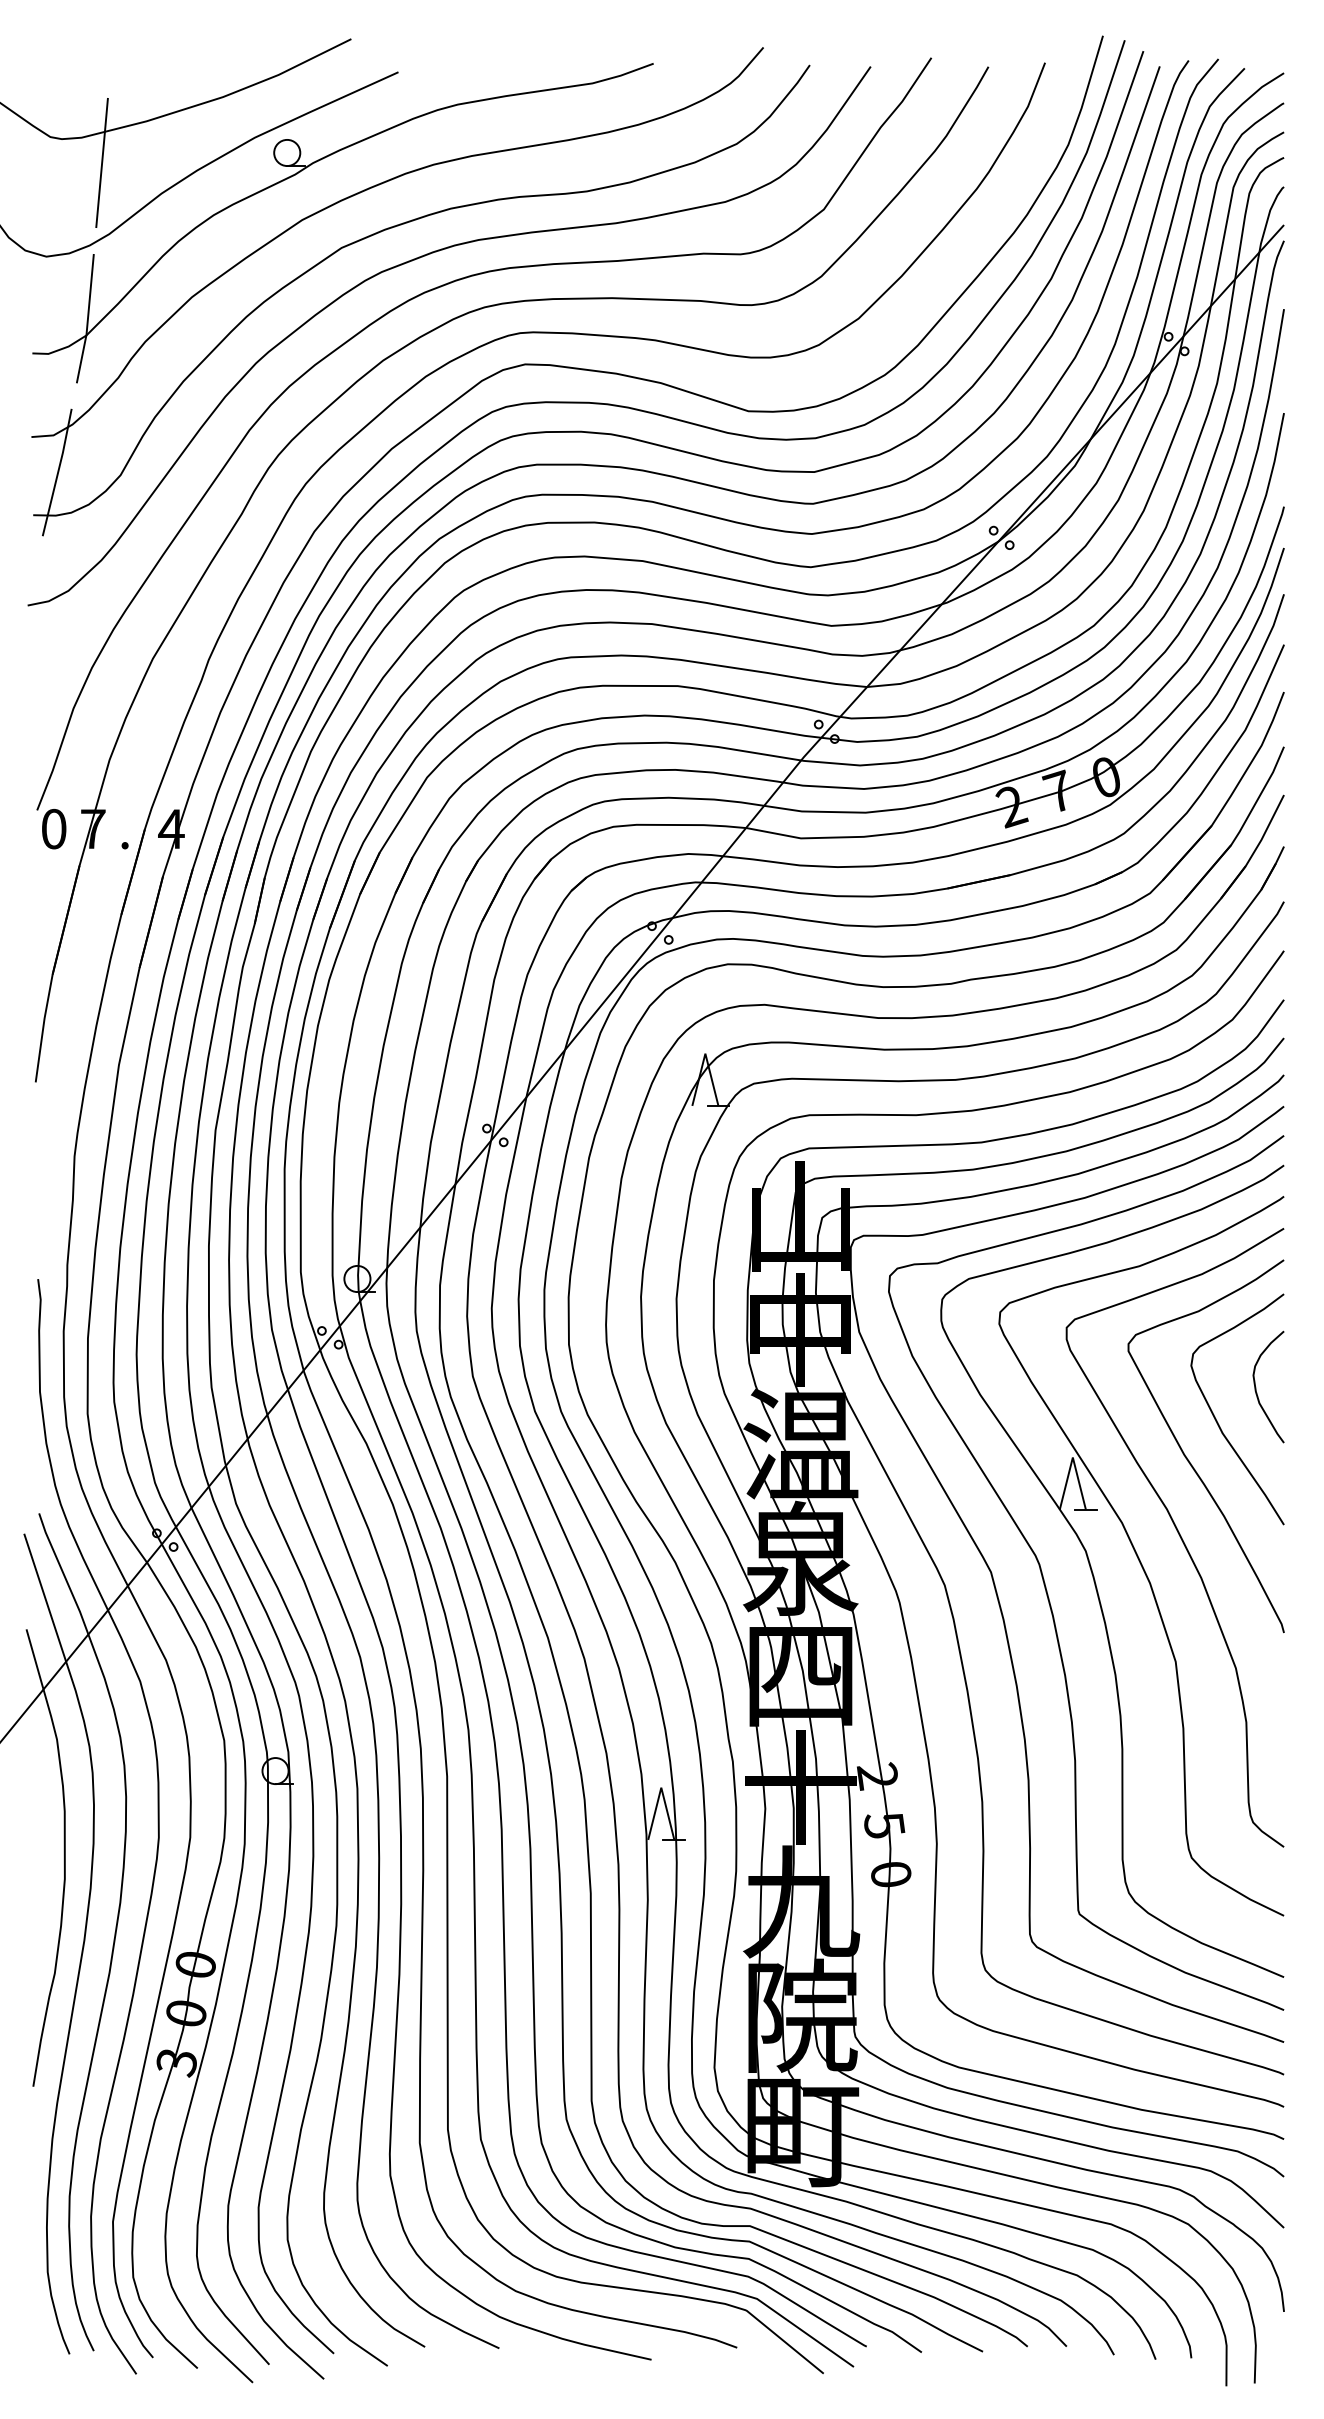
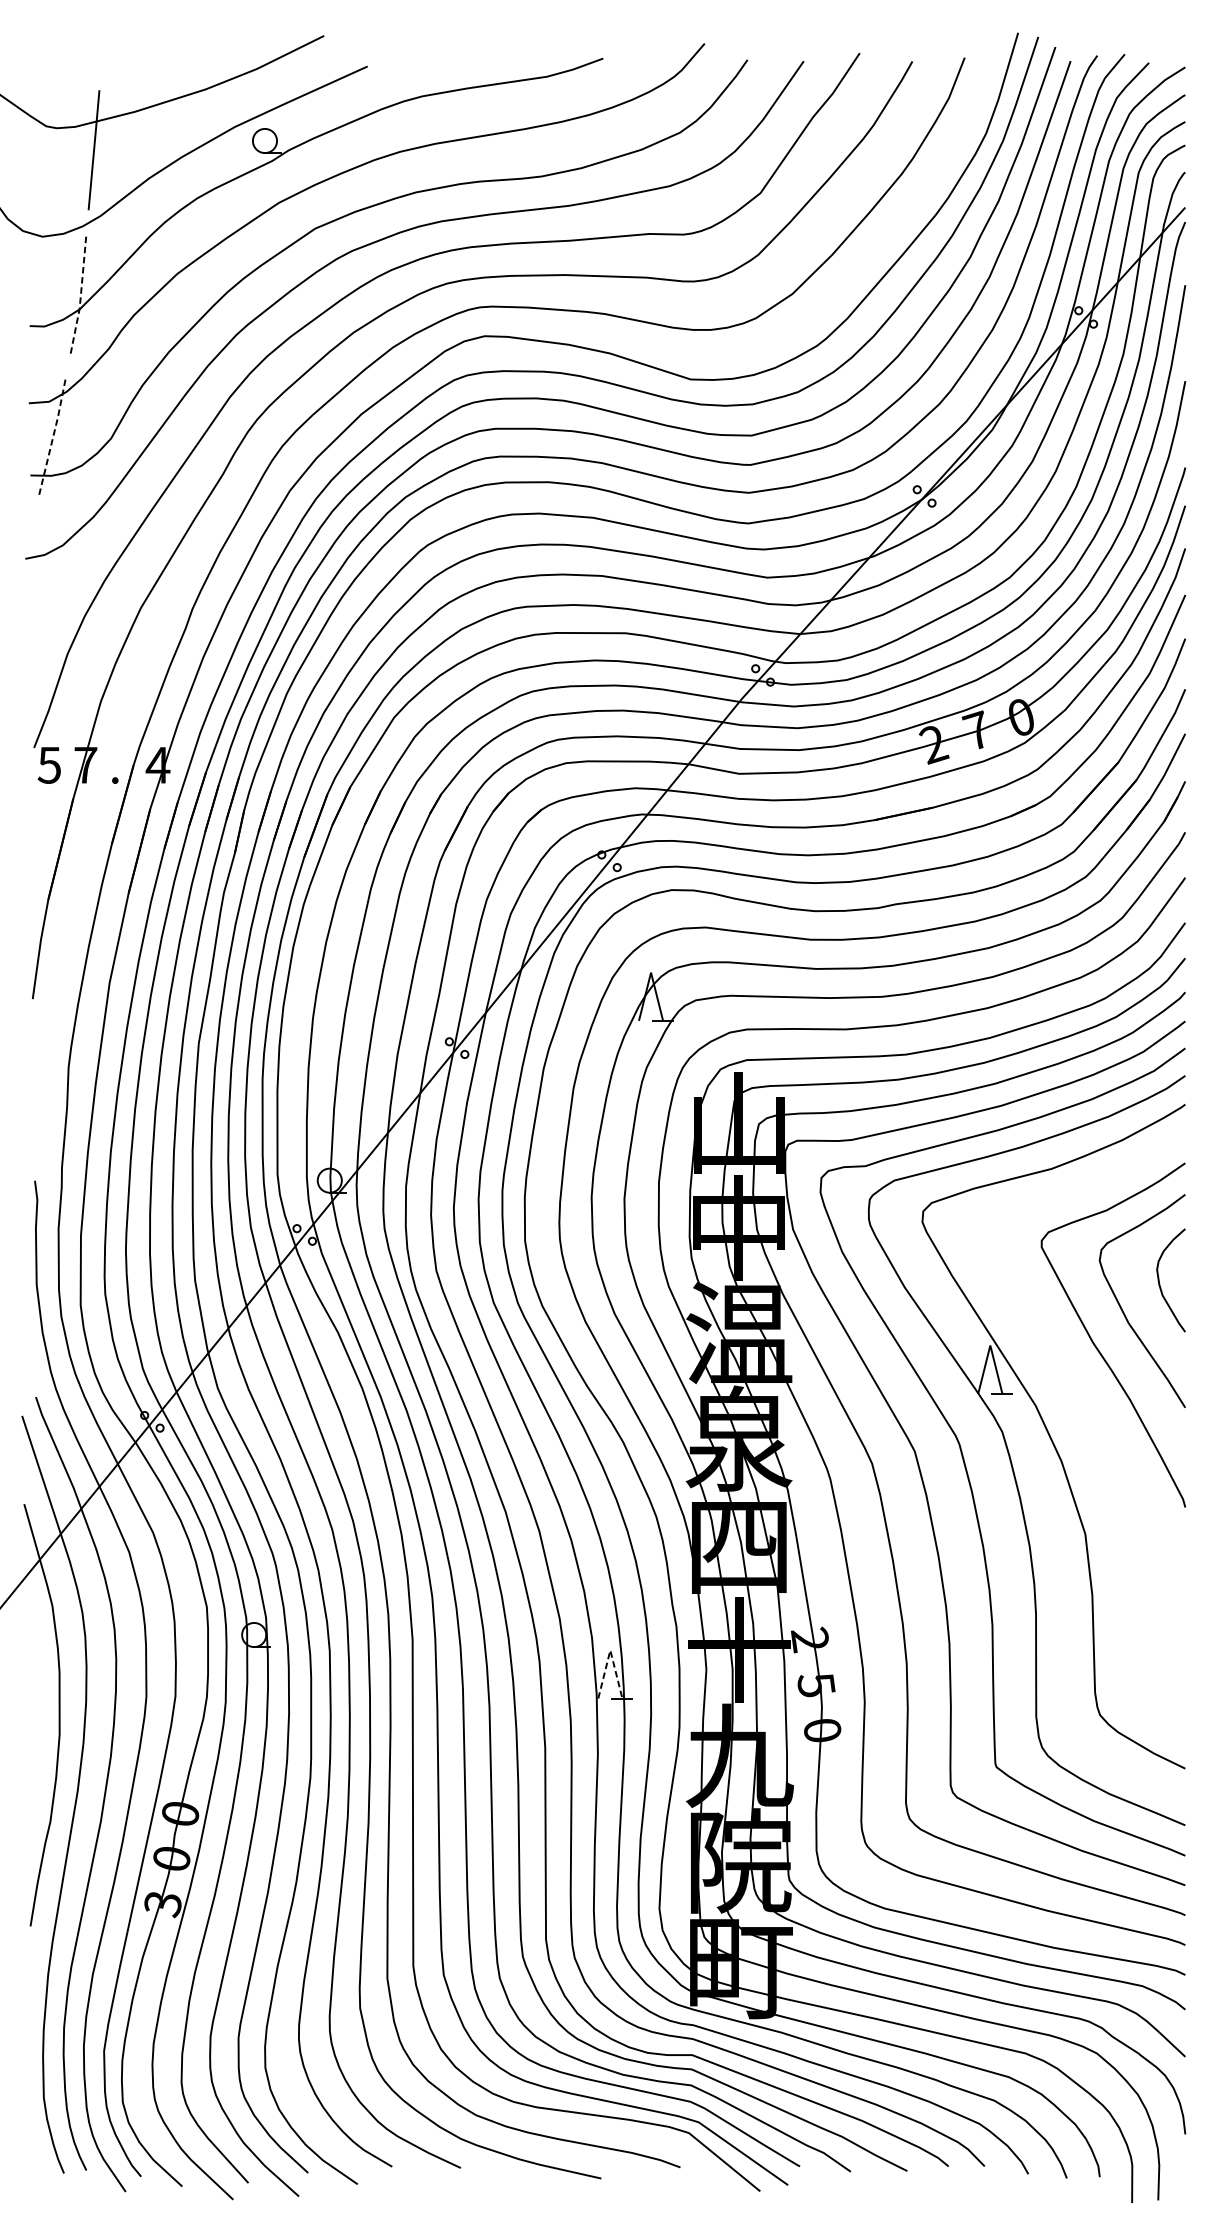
line: (87, 318) -> (80, 293), solid -> dashed
line: (58, 472) -> (53, 436), solid -> dashed
text: (53, 828) -> (49, 764), 0 -> 5
curve: (1178, 1534) -> (1087, 1416), removed
line: (661, 1787) -> (610, 1650), solid -> dashed

